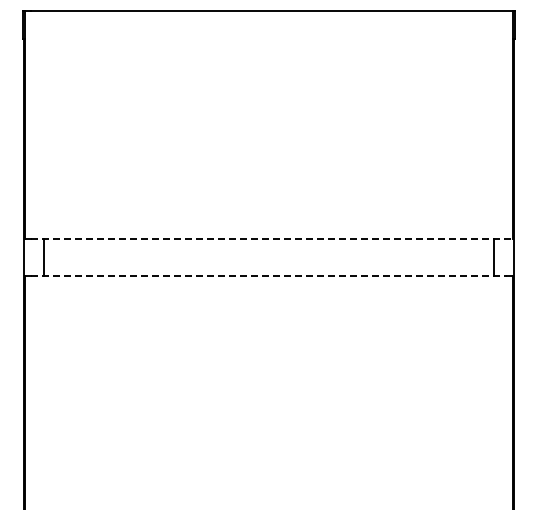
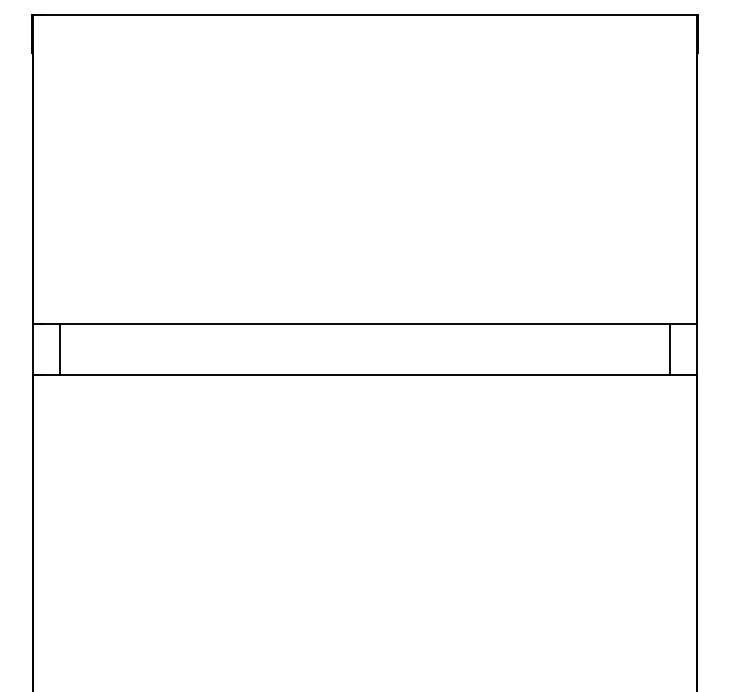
line: (272, 238) -> (369, 323), dashed -> solid
line: (269, 276) -> (365, 375), dashed -> solid

